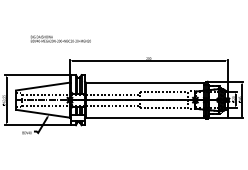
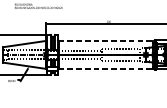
line: (145, 82) -> (106, 40), solid -> dashed
line: (145, 117) -> (106, 68), solid -> dashed

